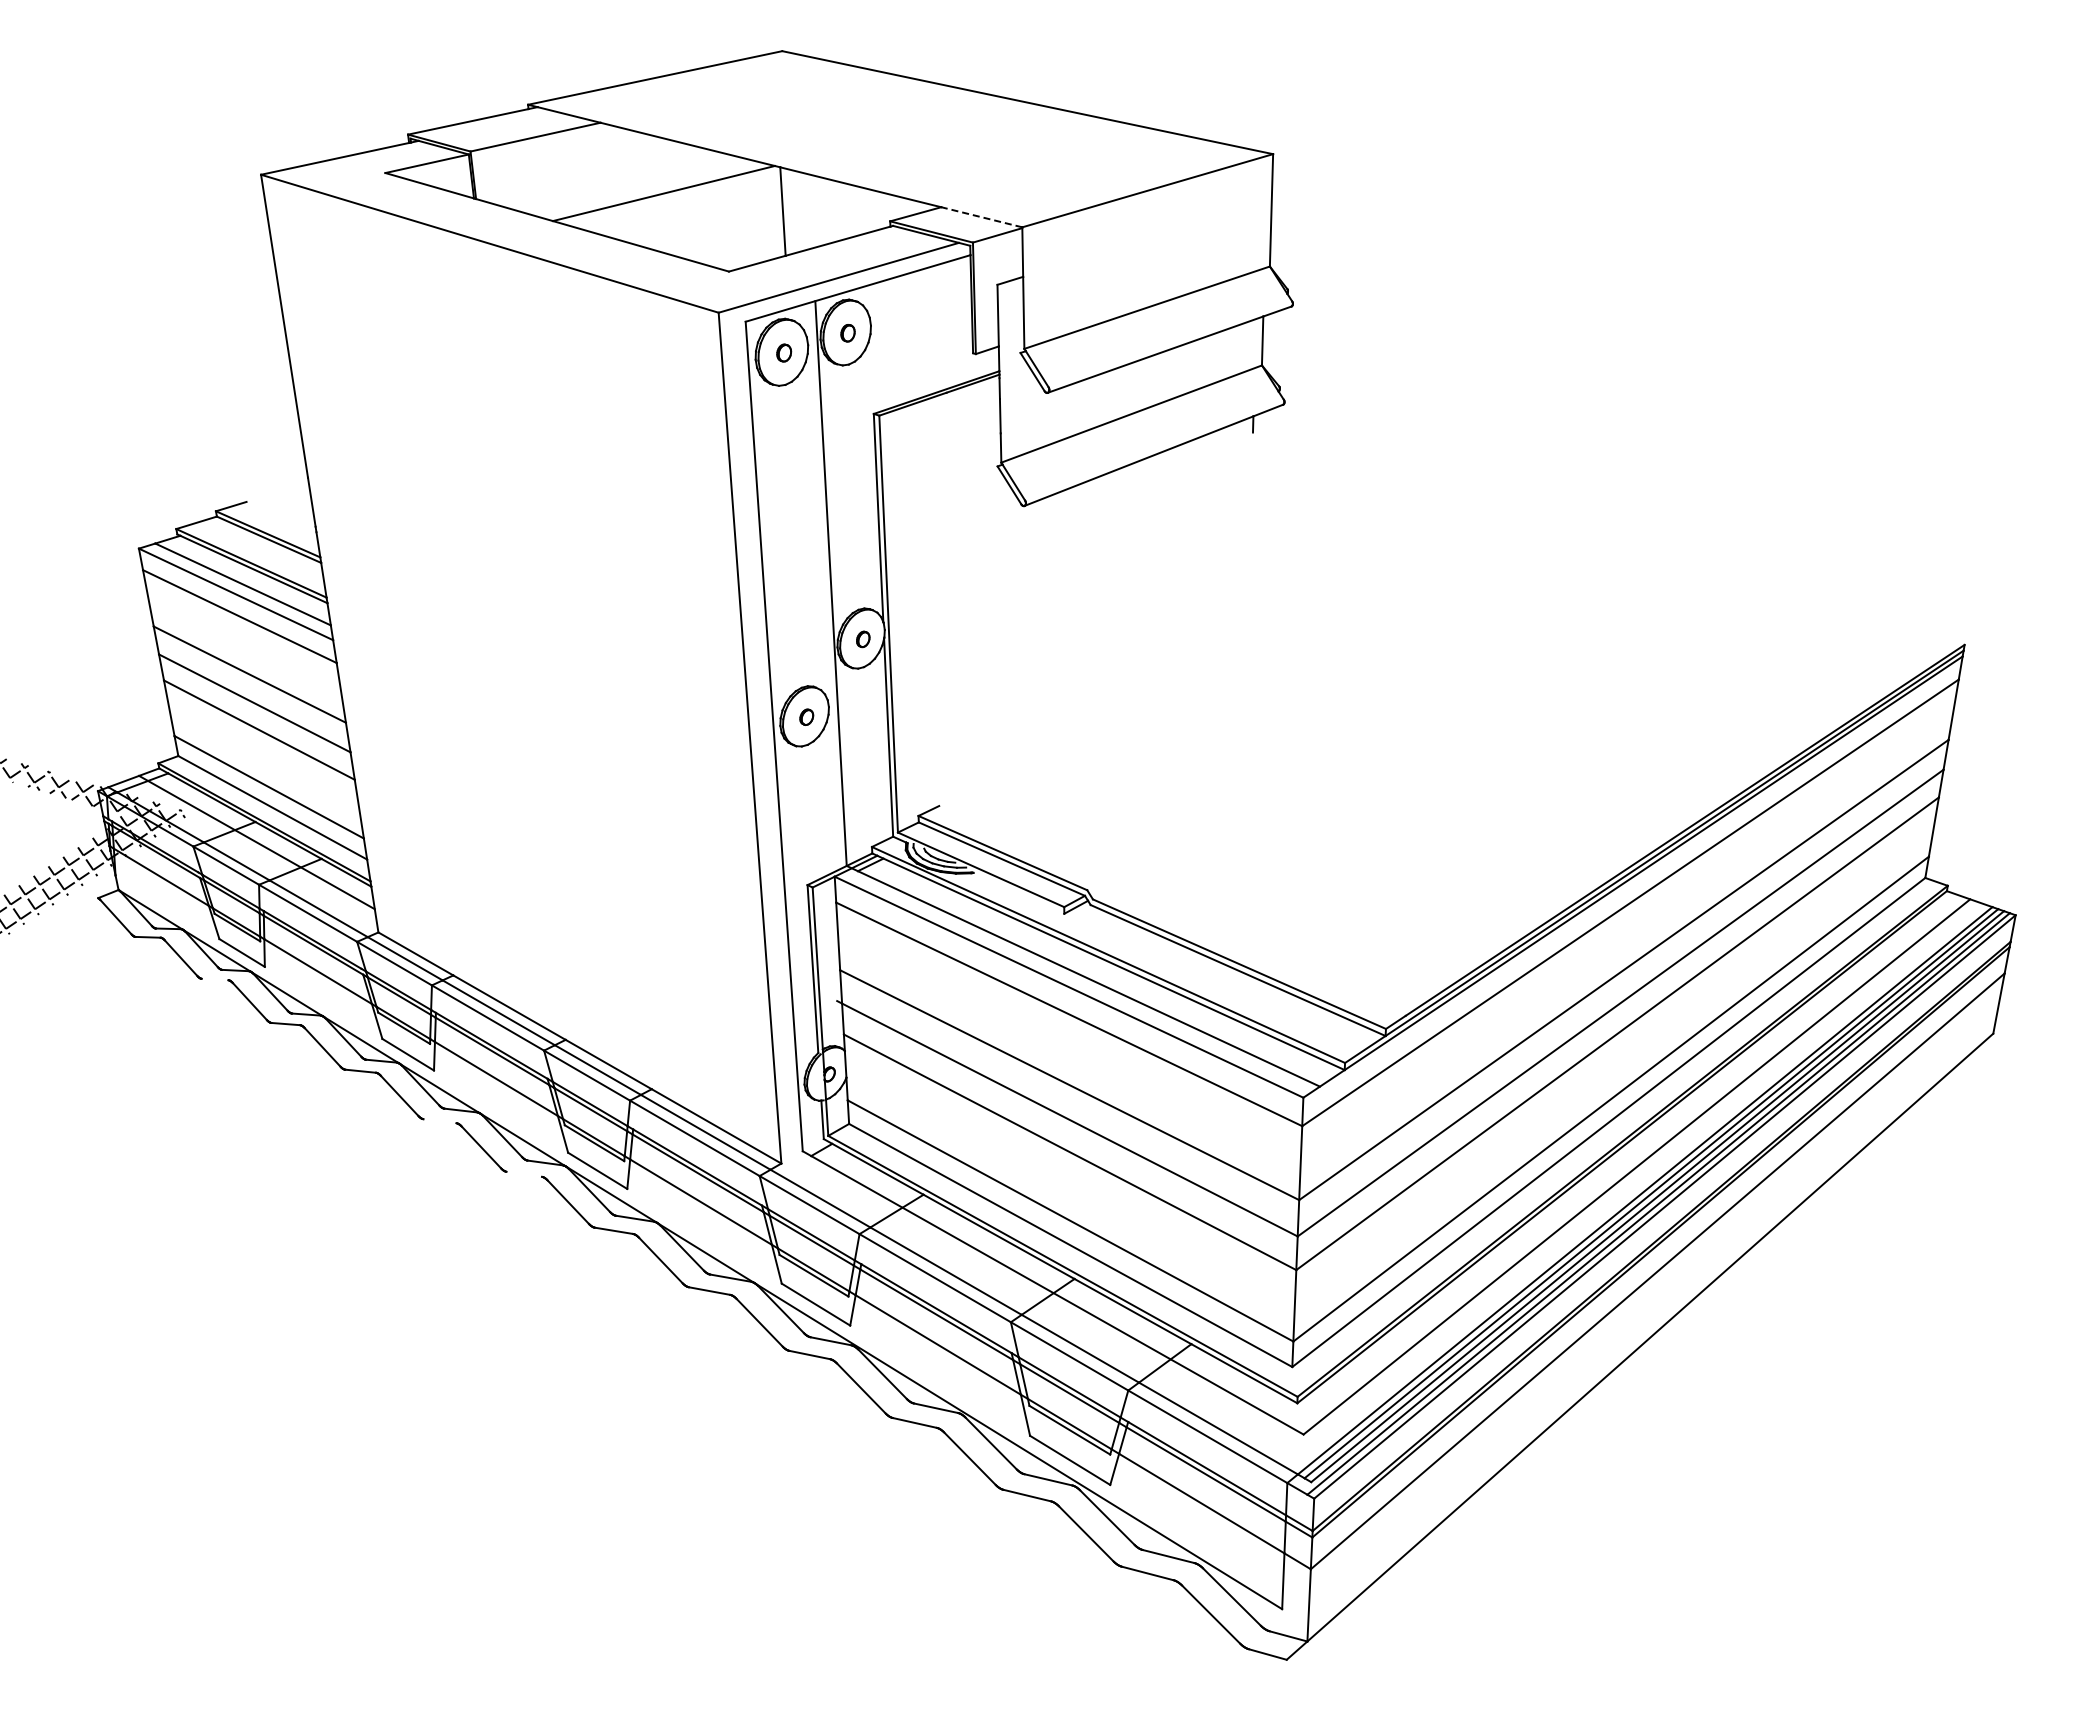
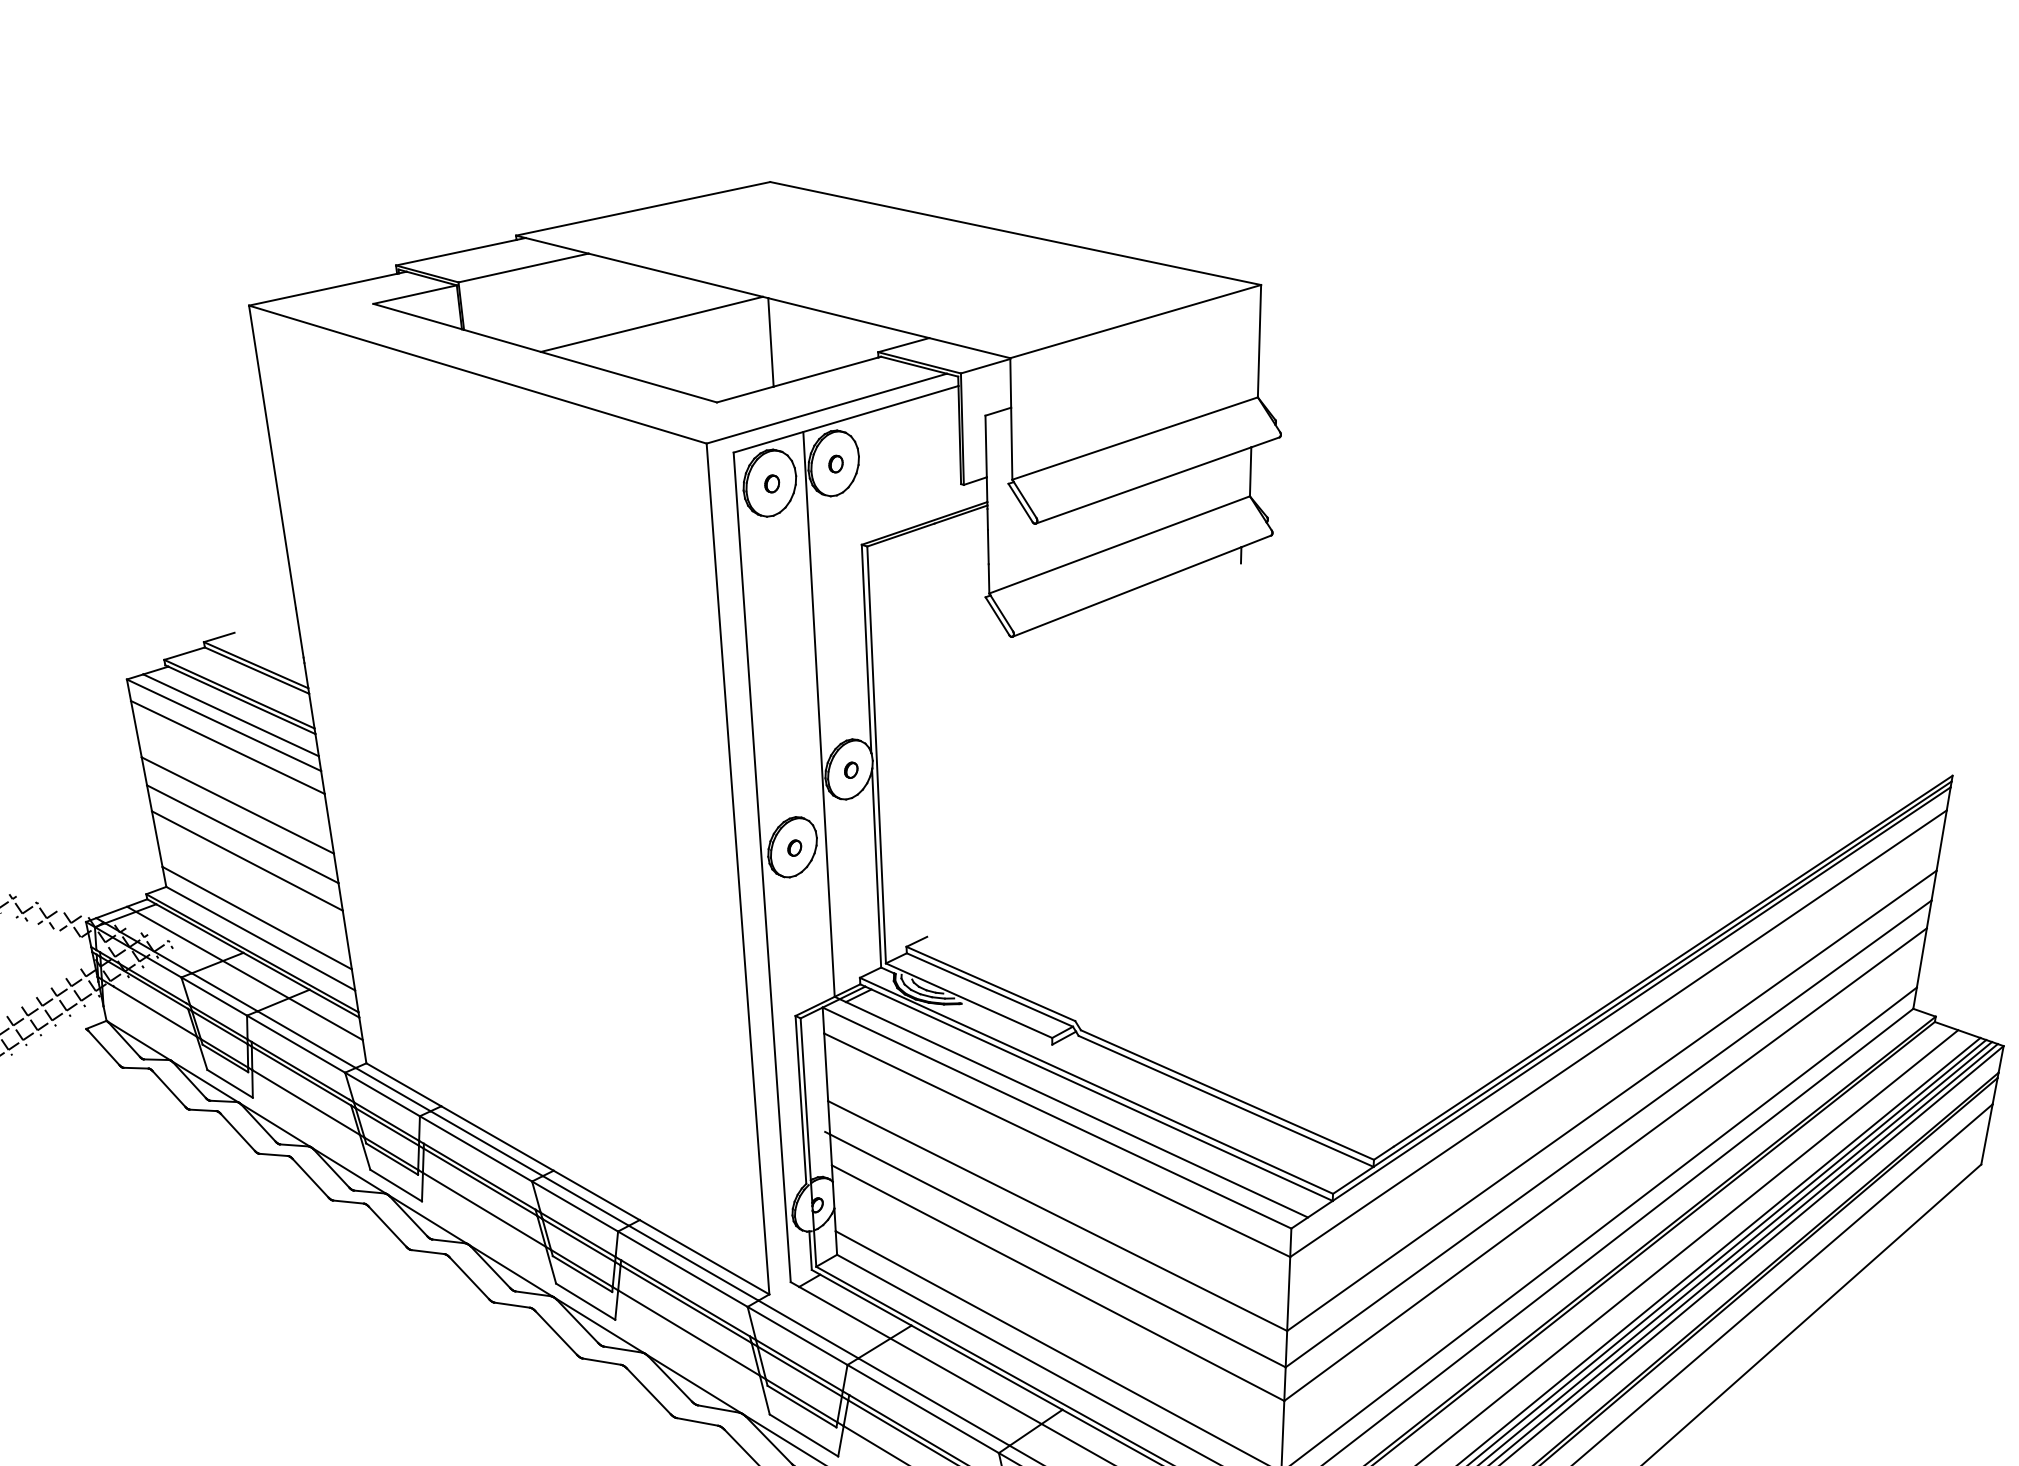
line: (981, 217) -> (969, 348), dashed -> solid
line: (214, 979) -> (202, 1110), added
line: (439, 1121) -> (427, 1252), added
line: (523, 1173) -> (511, 1304), added

